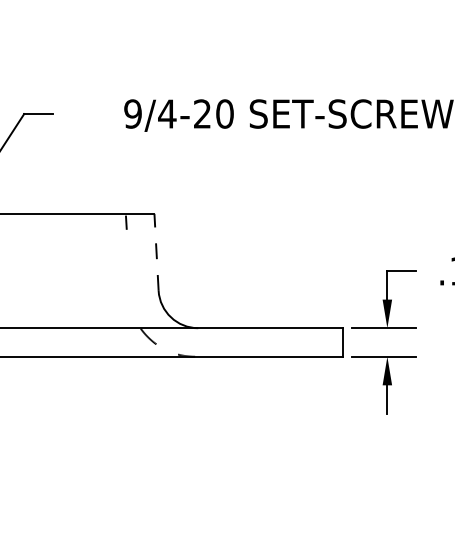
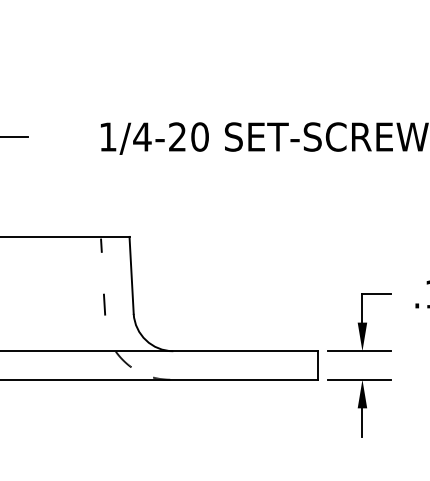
text: (132, 113) -> (107, 136), 9/4-20 -> 1/4-20
line: (156, 252) -> (131, 275), dashed -> solid
line: (129, 281) -> (104, 304), added

